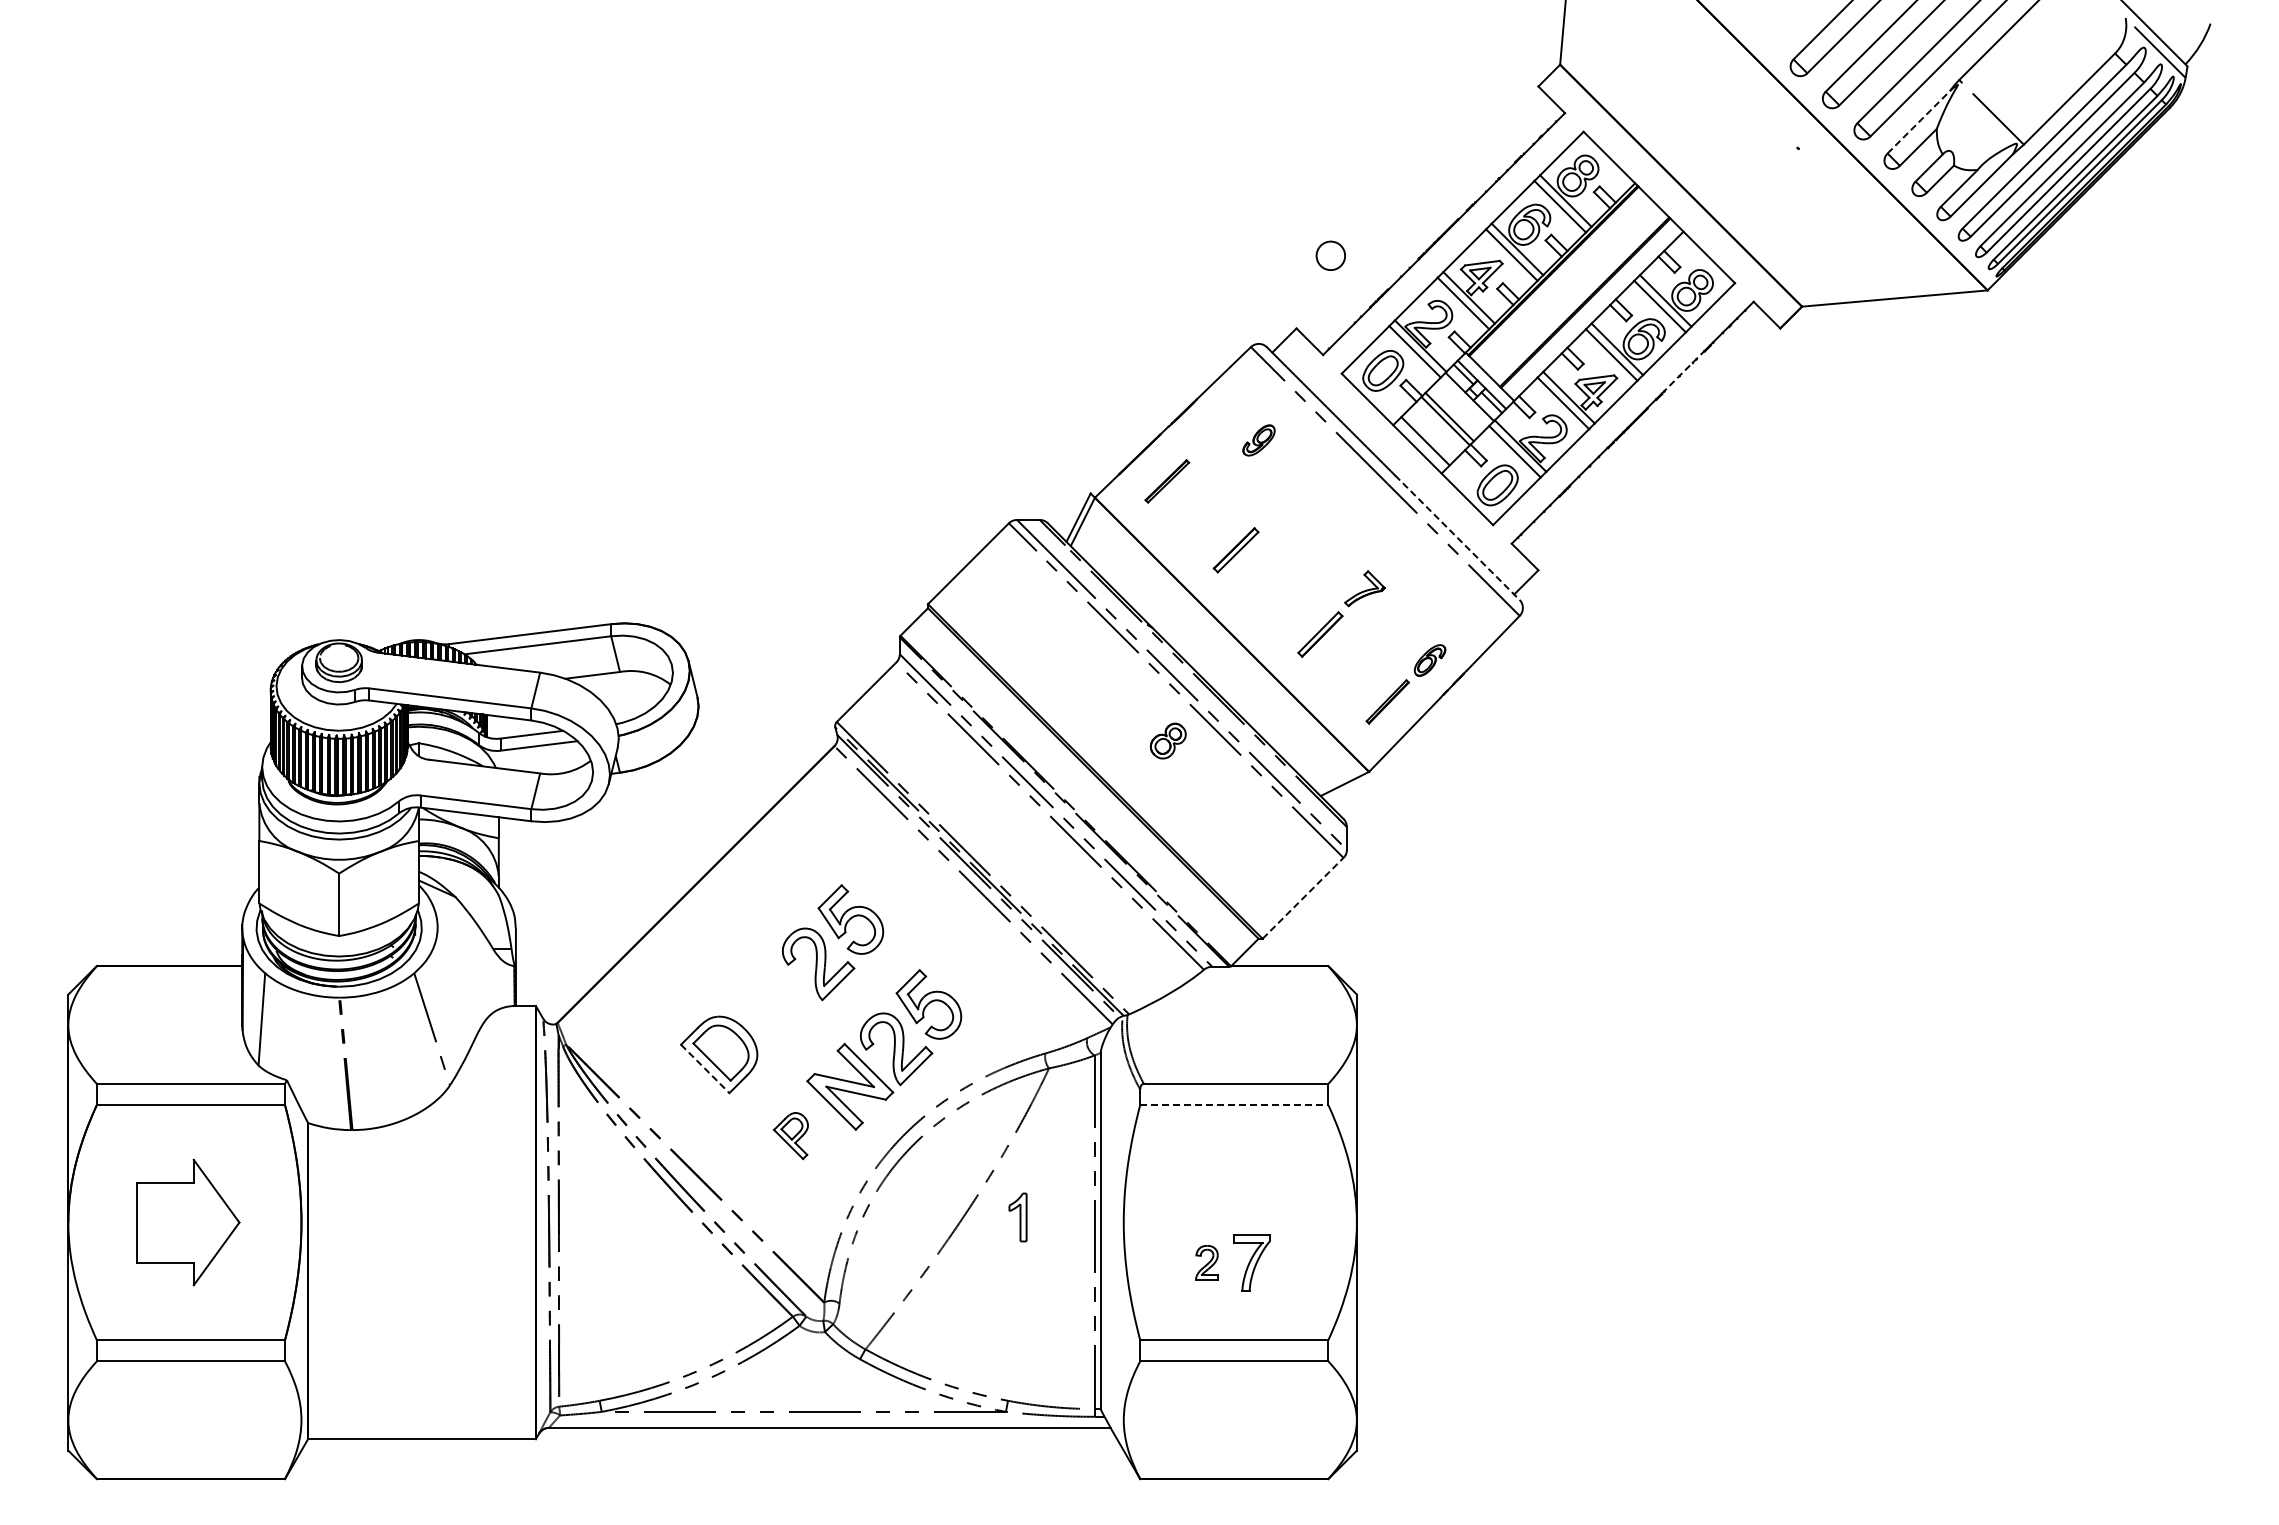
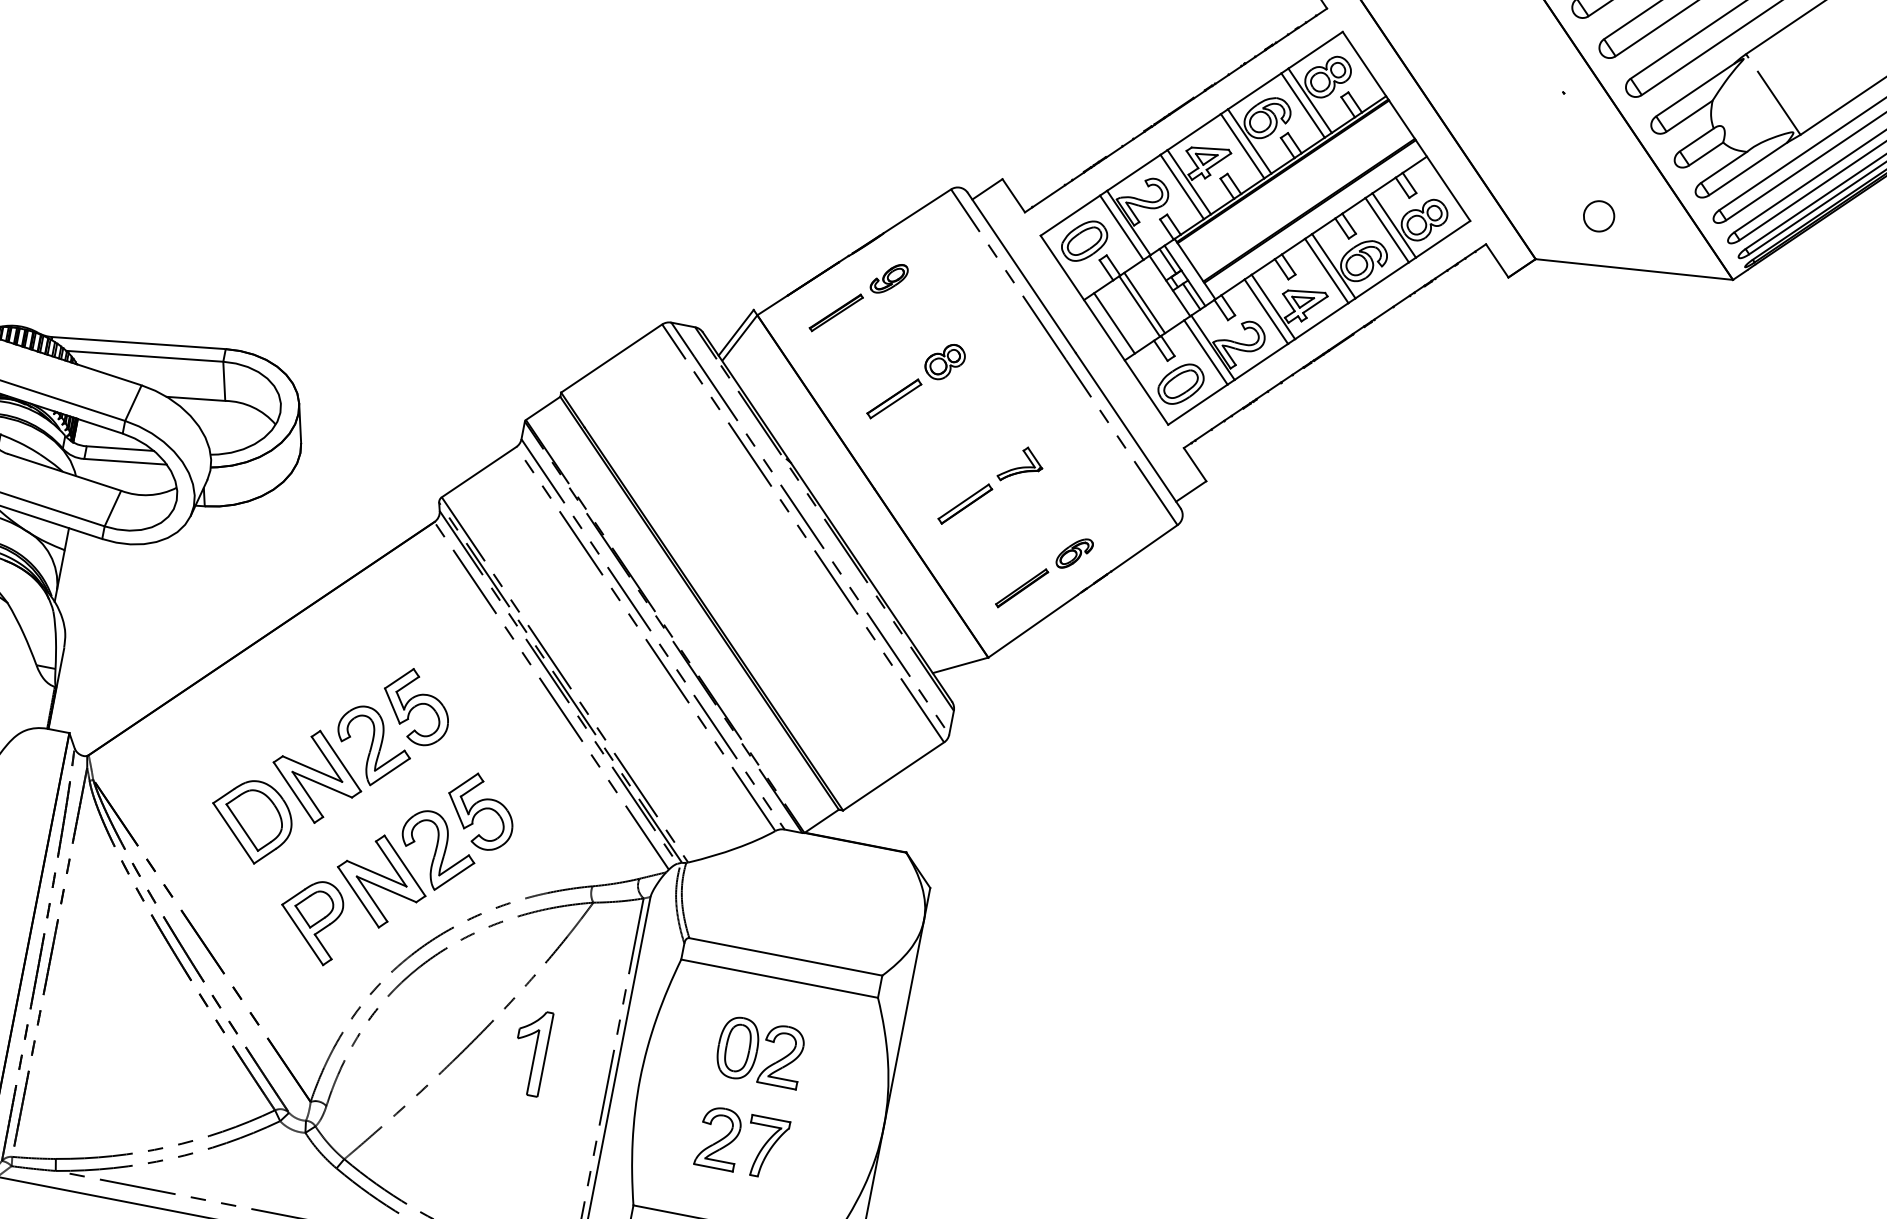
line: (1919, 121) -> (1696, 89), dashed -> solid
part: (1330, 255) -> (1598, 215), moved
line: (1683, 372) -> (1398, 303), dashed -> solid
part: (1258, 440) -> (888, 278), moved
line: (1457, 537) -> (1128, 430), dashed -> solid
part: (1167, 740) -> (944, 361), moved
line: (1303, 897) -> (894, 775), dashed -> solid
part: (772, 1001) -> (317, 776), added
line: (705, 1069) -> (233, 833), dashed -> solid
line: (1234, 1105) -> (779, 979), dashed -> solid
part: (790, 1135) -> (309, 920), size x1.67
part: (1229, 1176) -> (760, 1052), added
part: (1017, 1217) -> (530, 1052), size x1.67
part: (1206, 1262) -> (718, 1137), size x1.67

